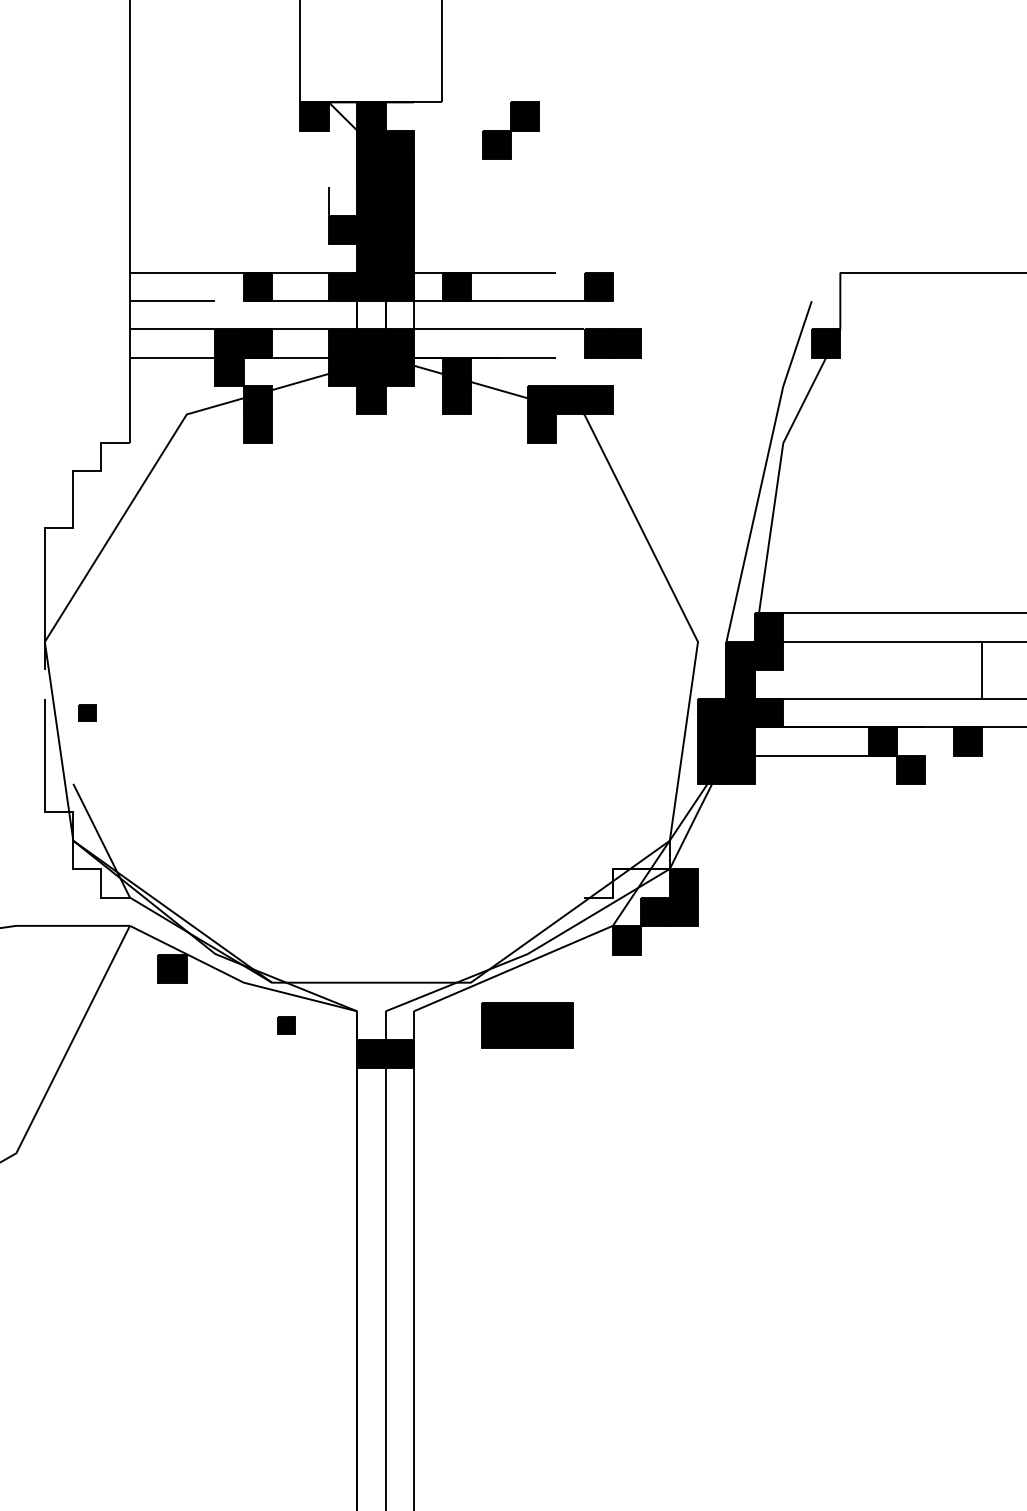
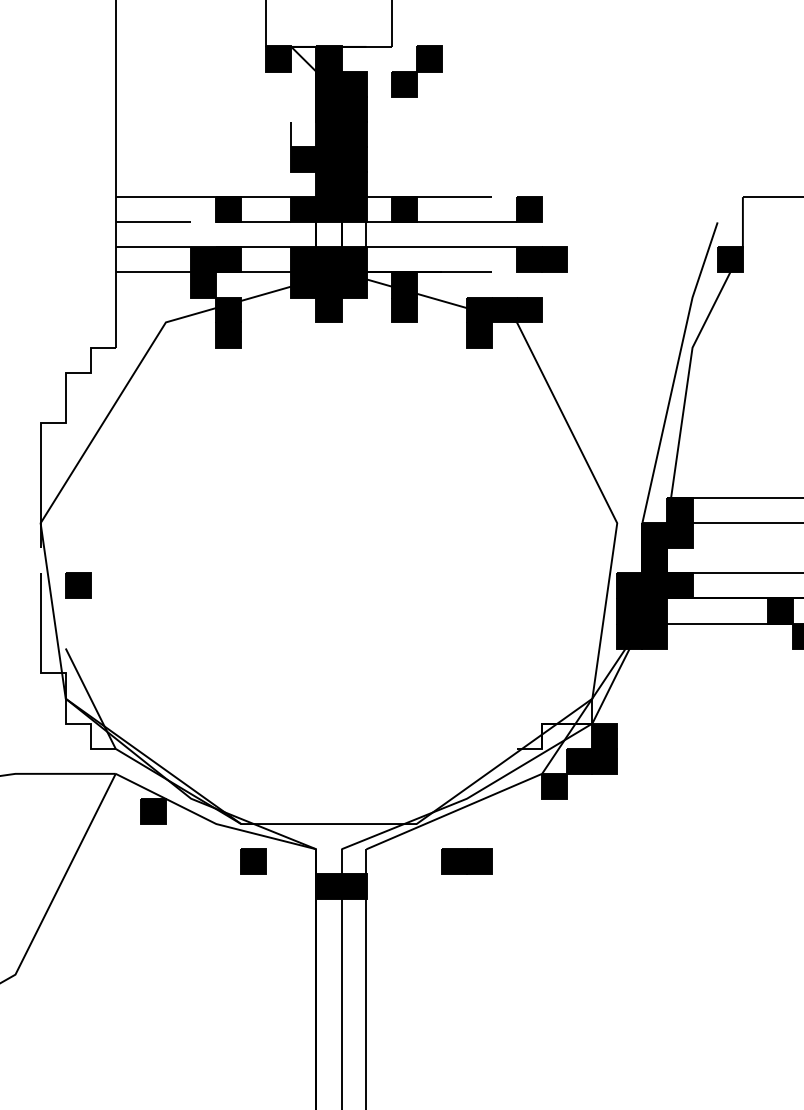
part: (510, 130) -> (416, 71), moved
part: (87, 712) -> (78, 585), size x1.67
part: (285, 1025) -> (253, 861), size x1.67
part: (527, 1025) -> (466, 861), size x0.62

